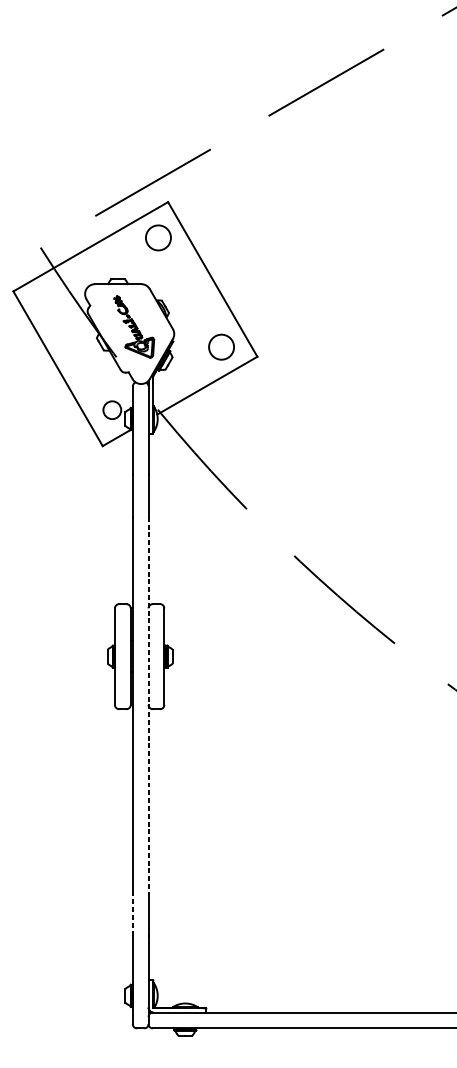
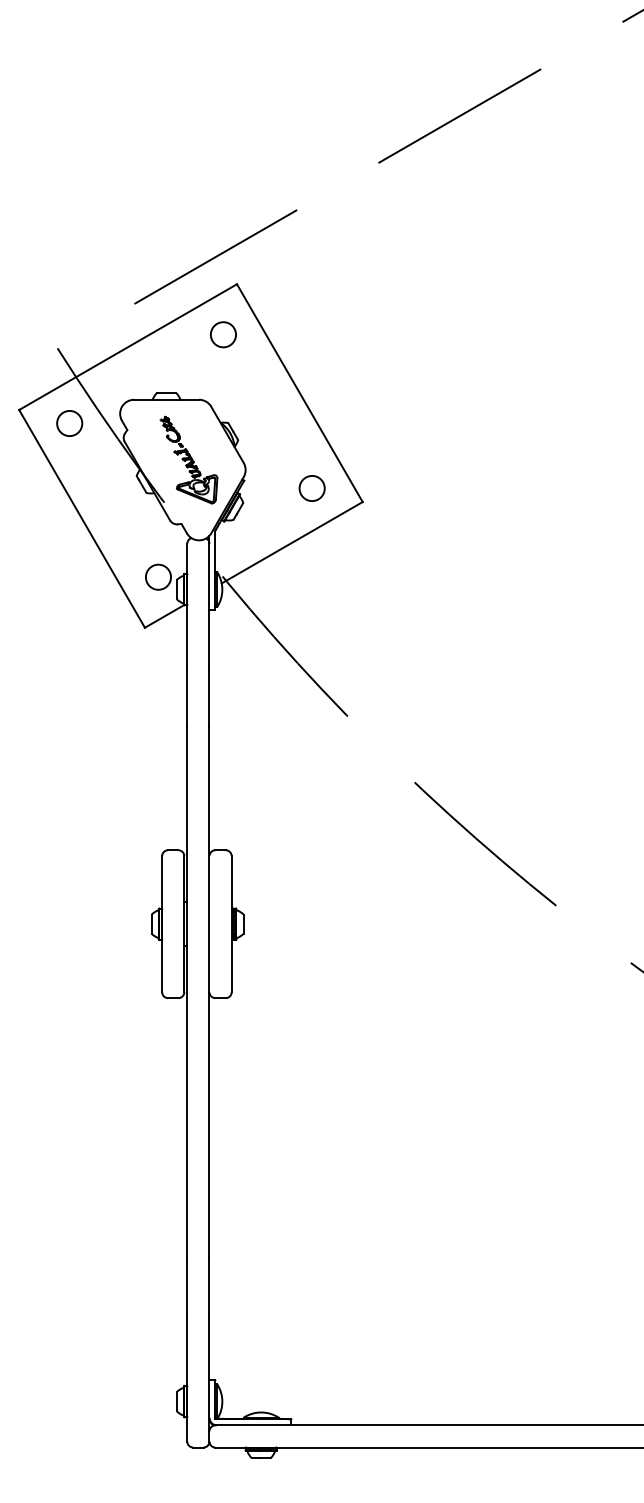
circle: (158, 237) -> (223, 334), size x0.71
circle: (49, 301) -> (69, 423), added
circle: (221, 347) -> (311, 488), size x0.71
line: (148, 705) -> (209, 993), dashed -> solid
line: (132, 914) -> (187, 1286), dashed -> solid

